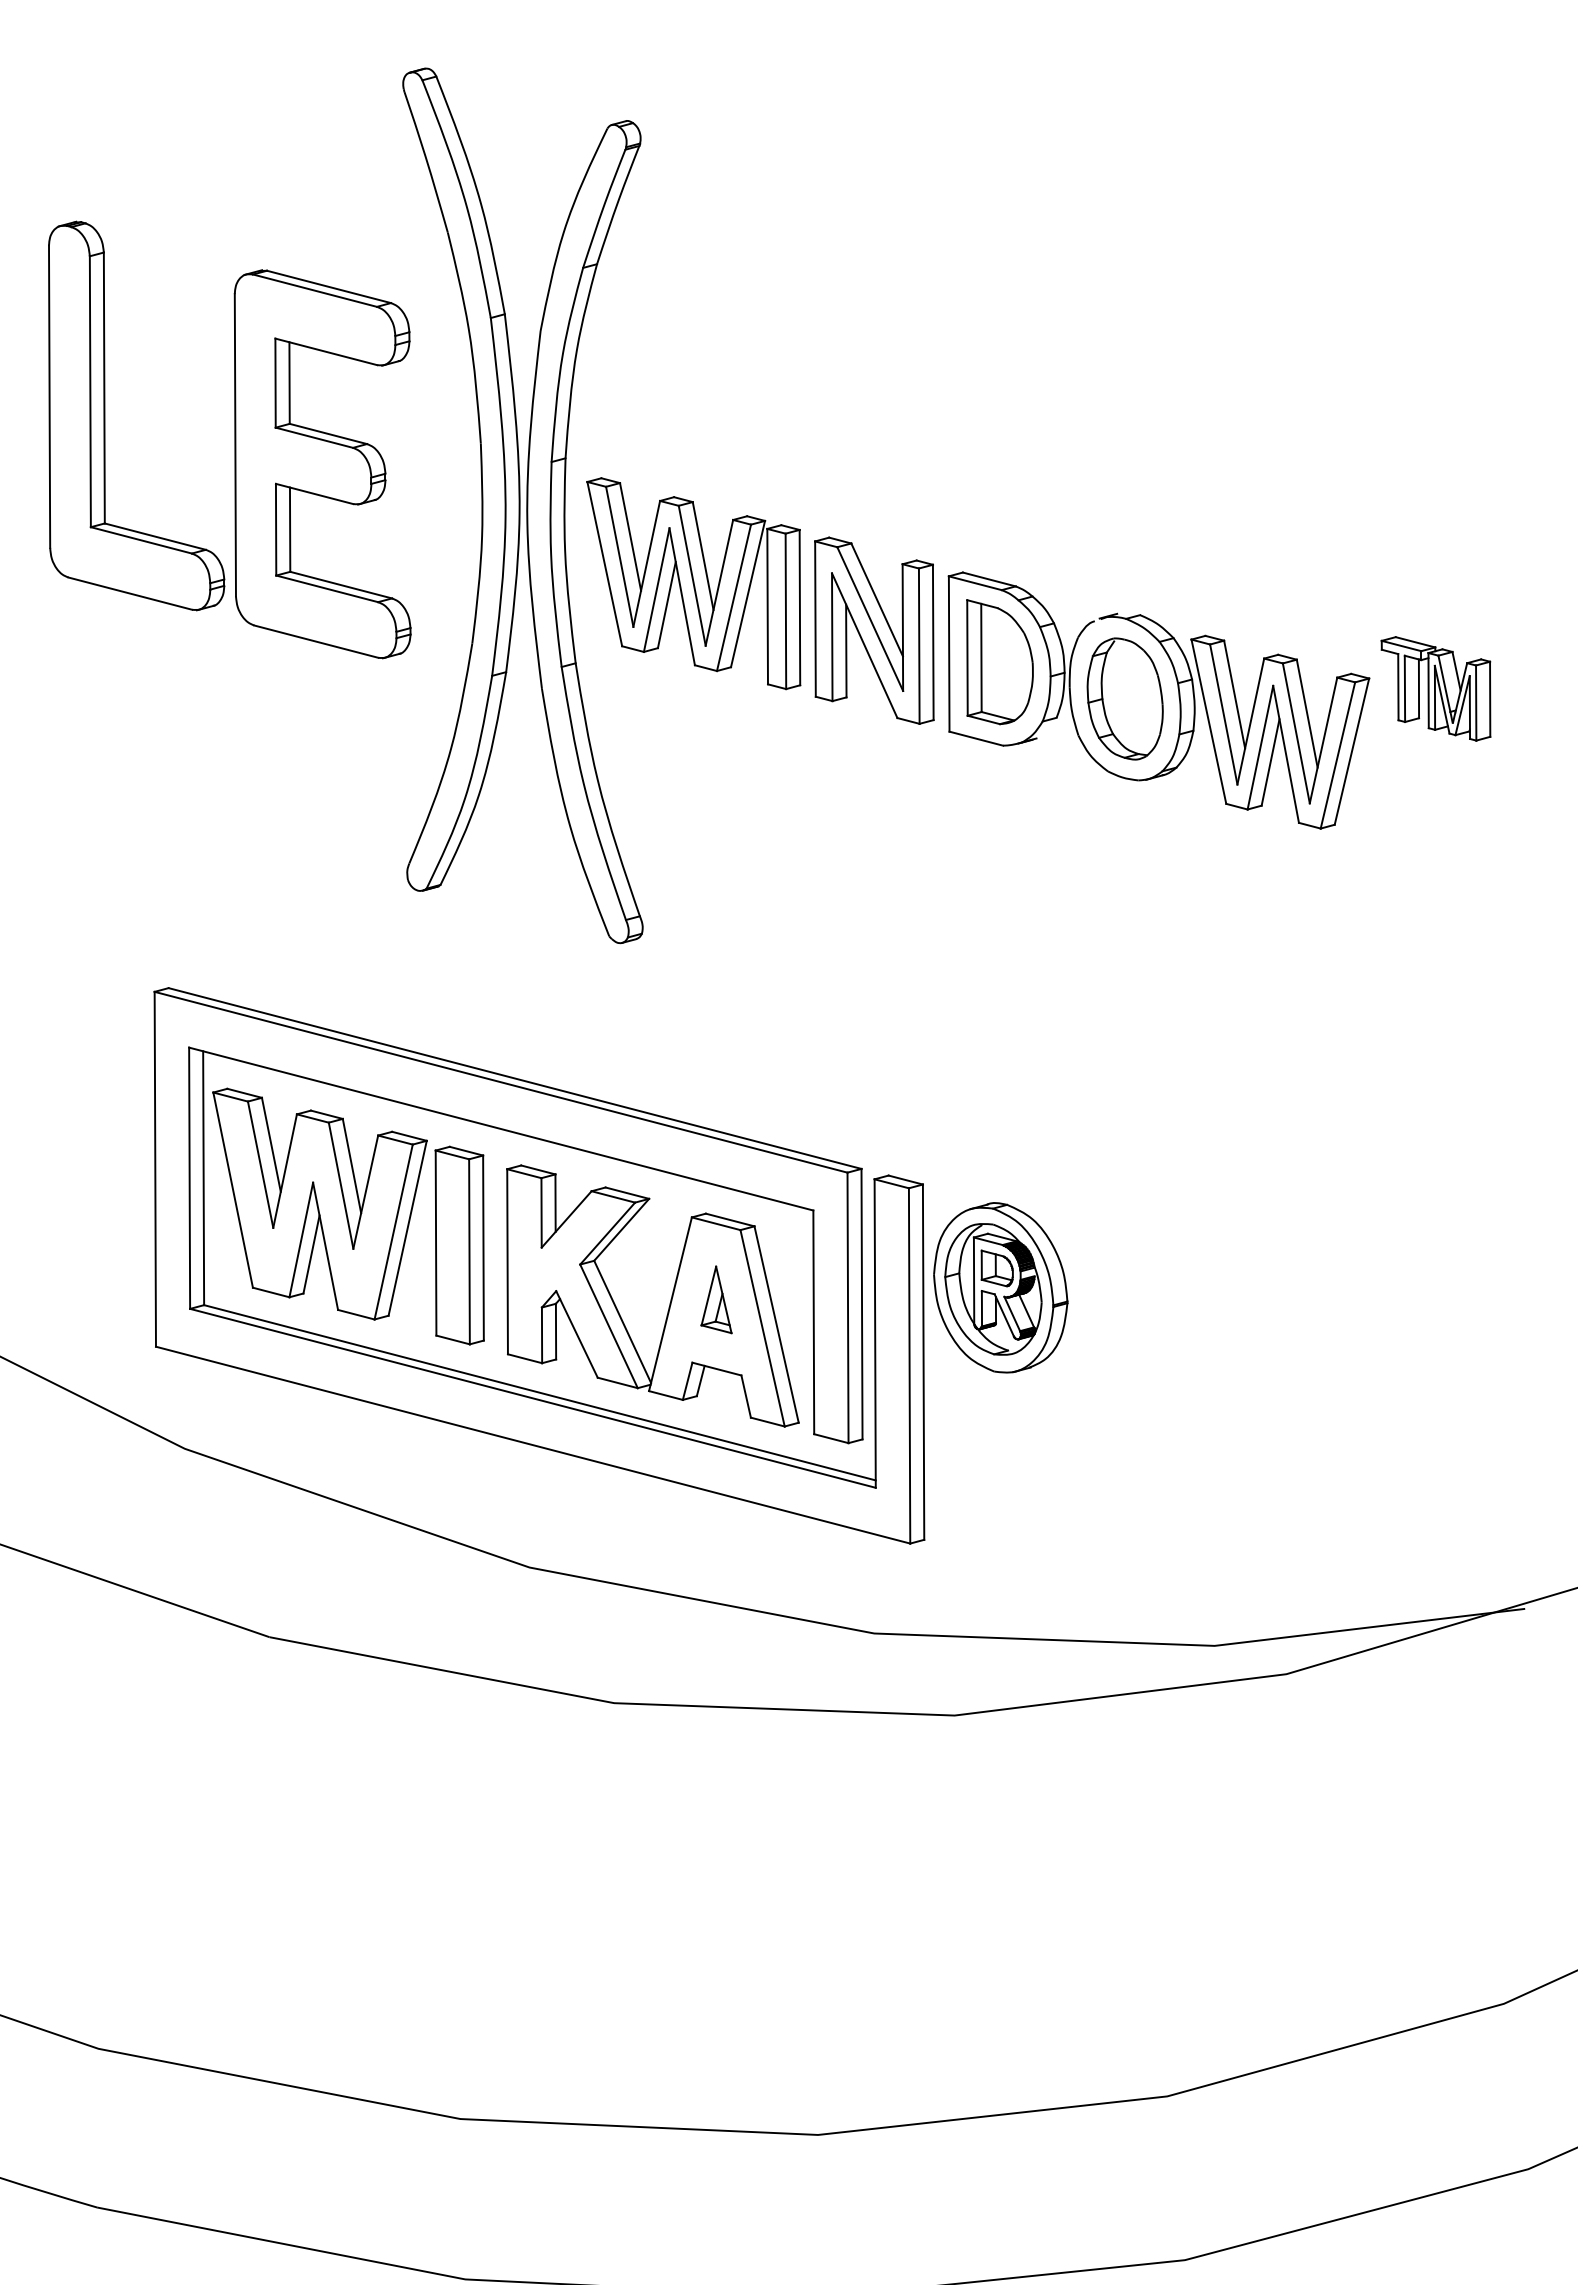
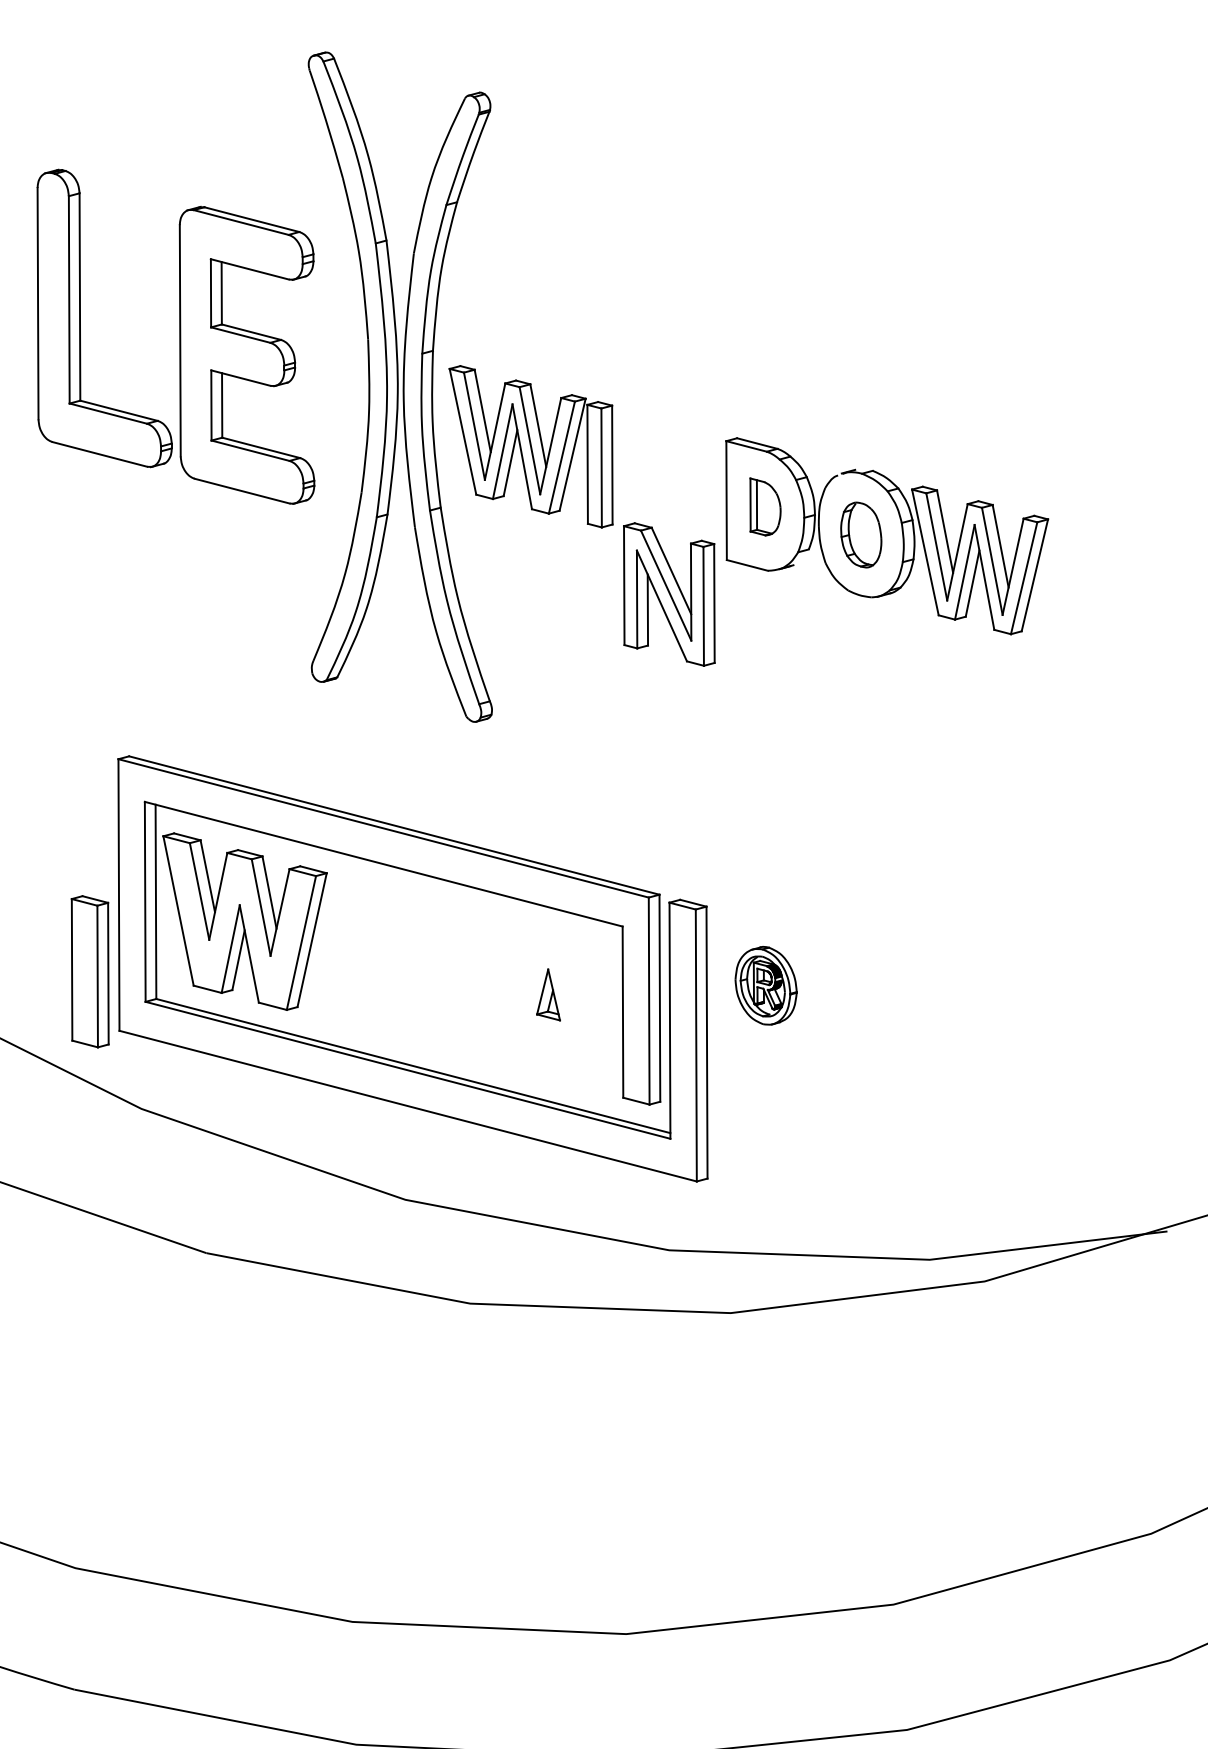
part: (874, 630) -> (669, 594), moved
part: (999, 662) -> (765, 507), size x0.6
part: (1435, 688) -> (1098, 527), removed
part: (1124, 698) -> (860, 534), size x0.7
part: (459, 1245) -> (90, 971), moved
part: (1000, 1287) -> (765, 985), size x0.6
part: (670, 1299) -> (513, 994), removed

